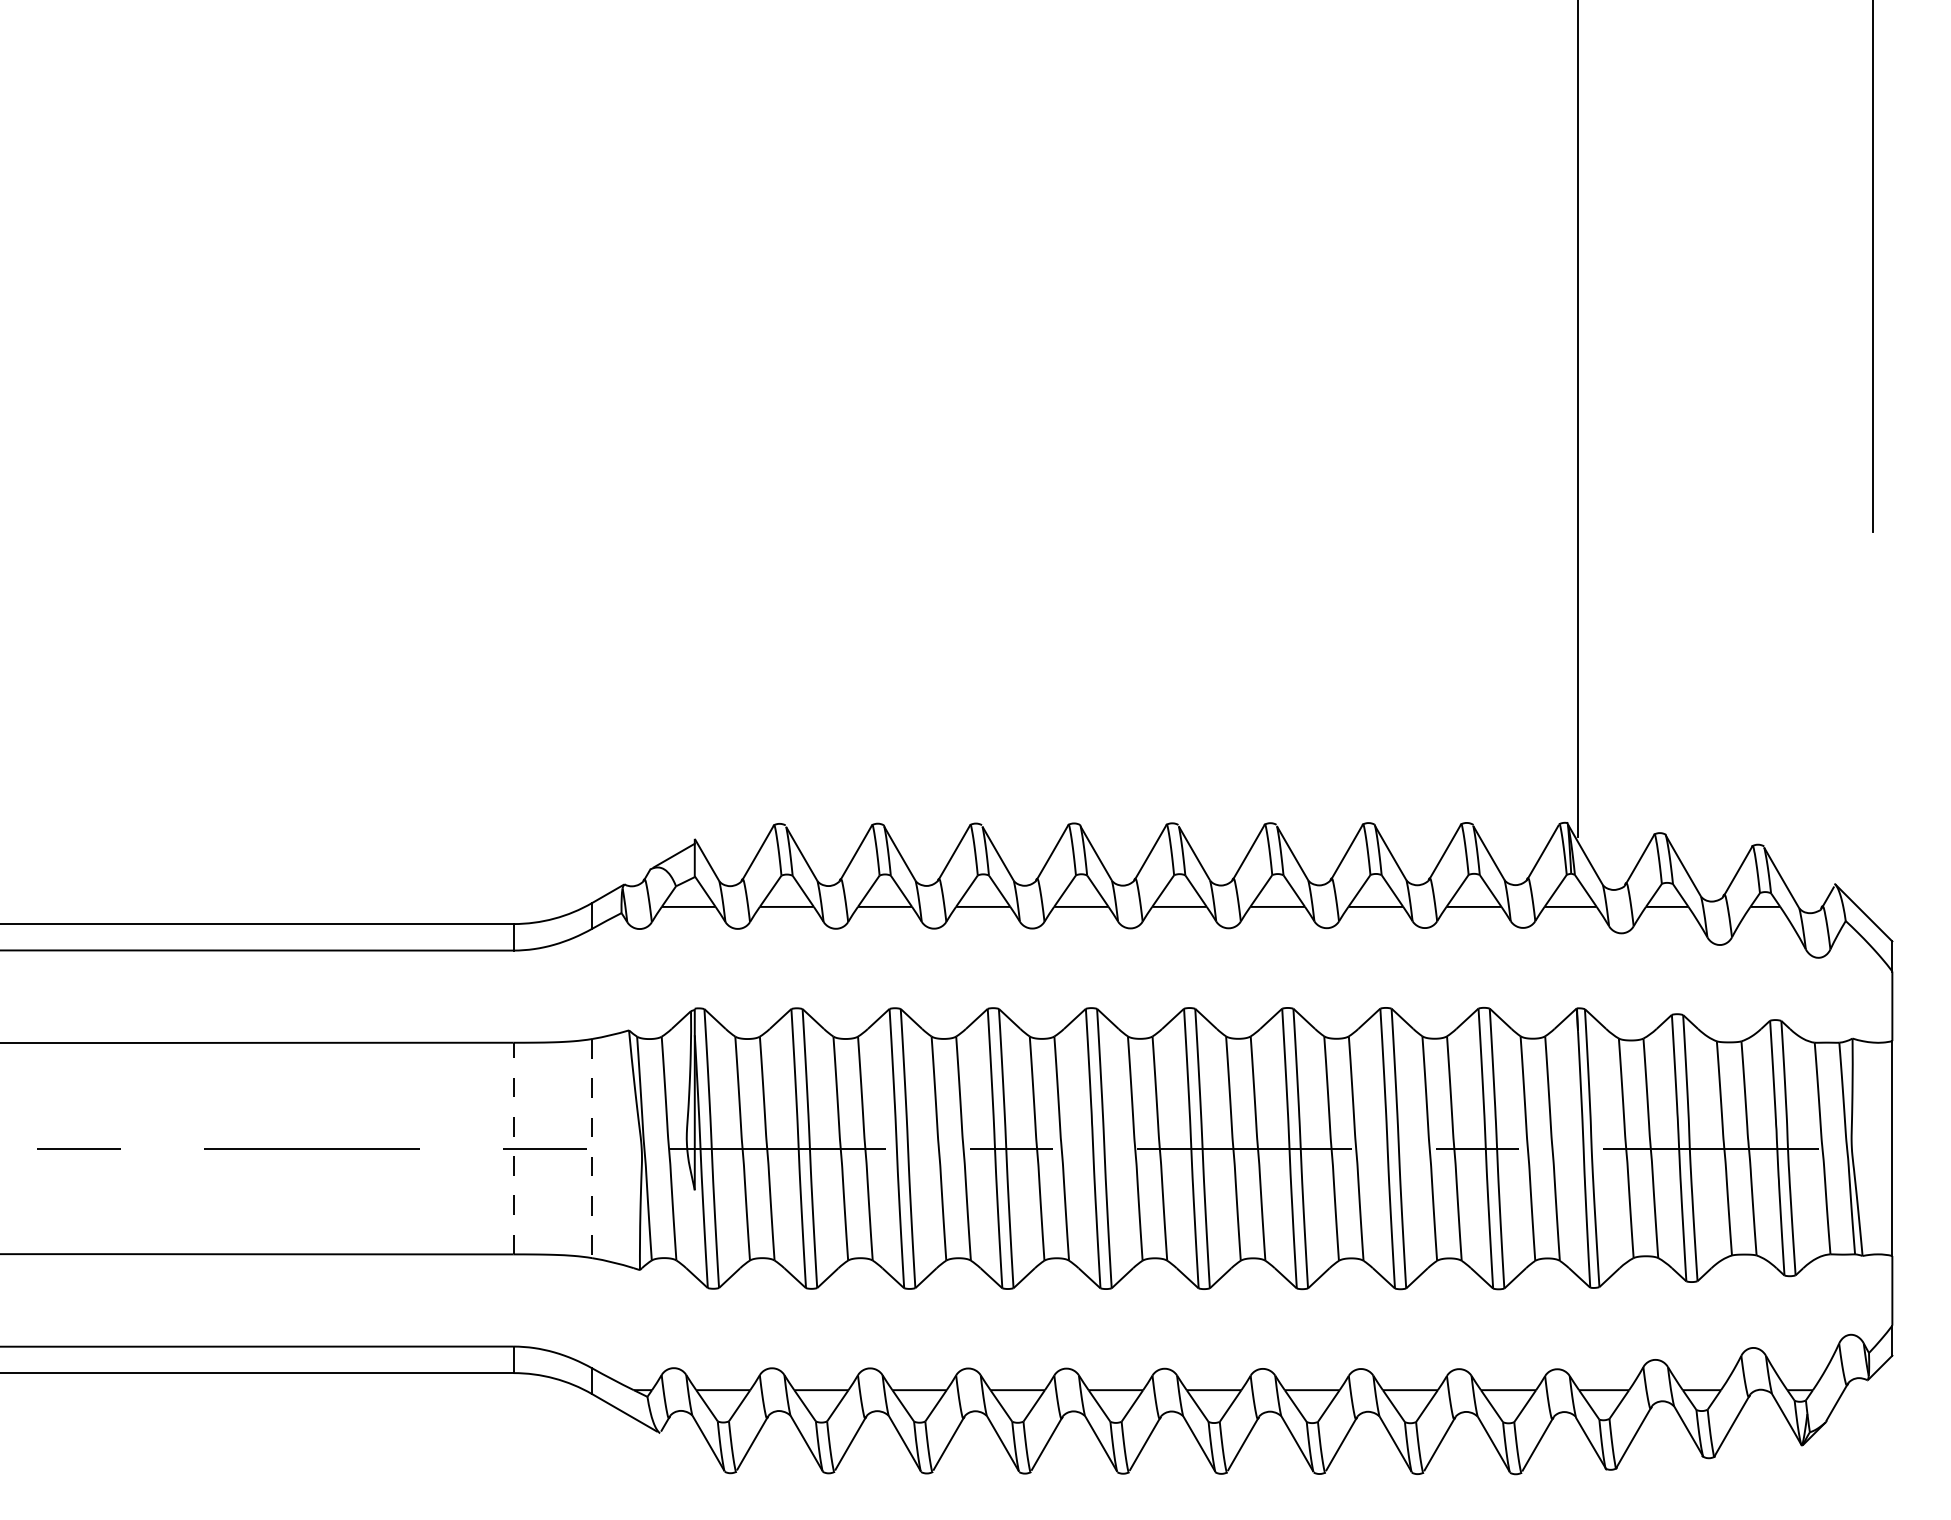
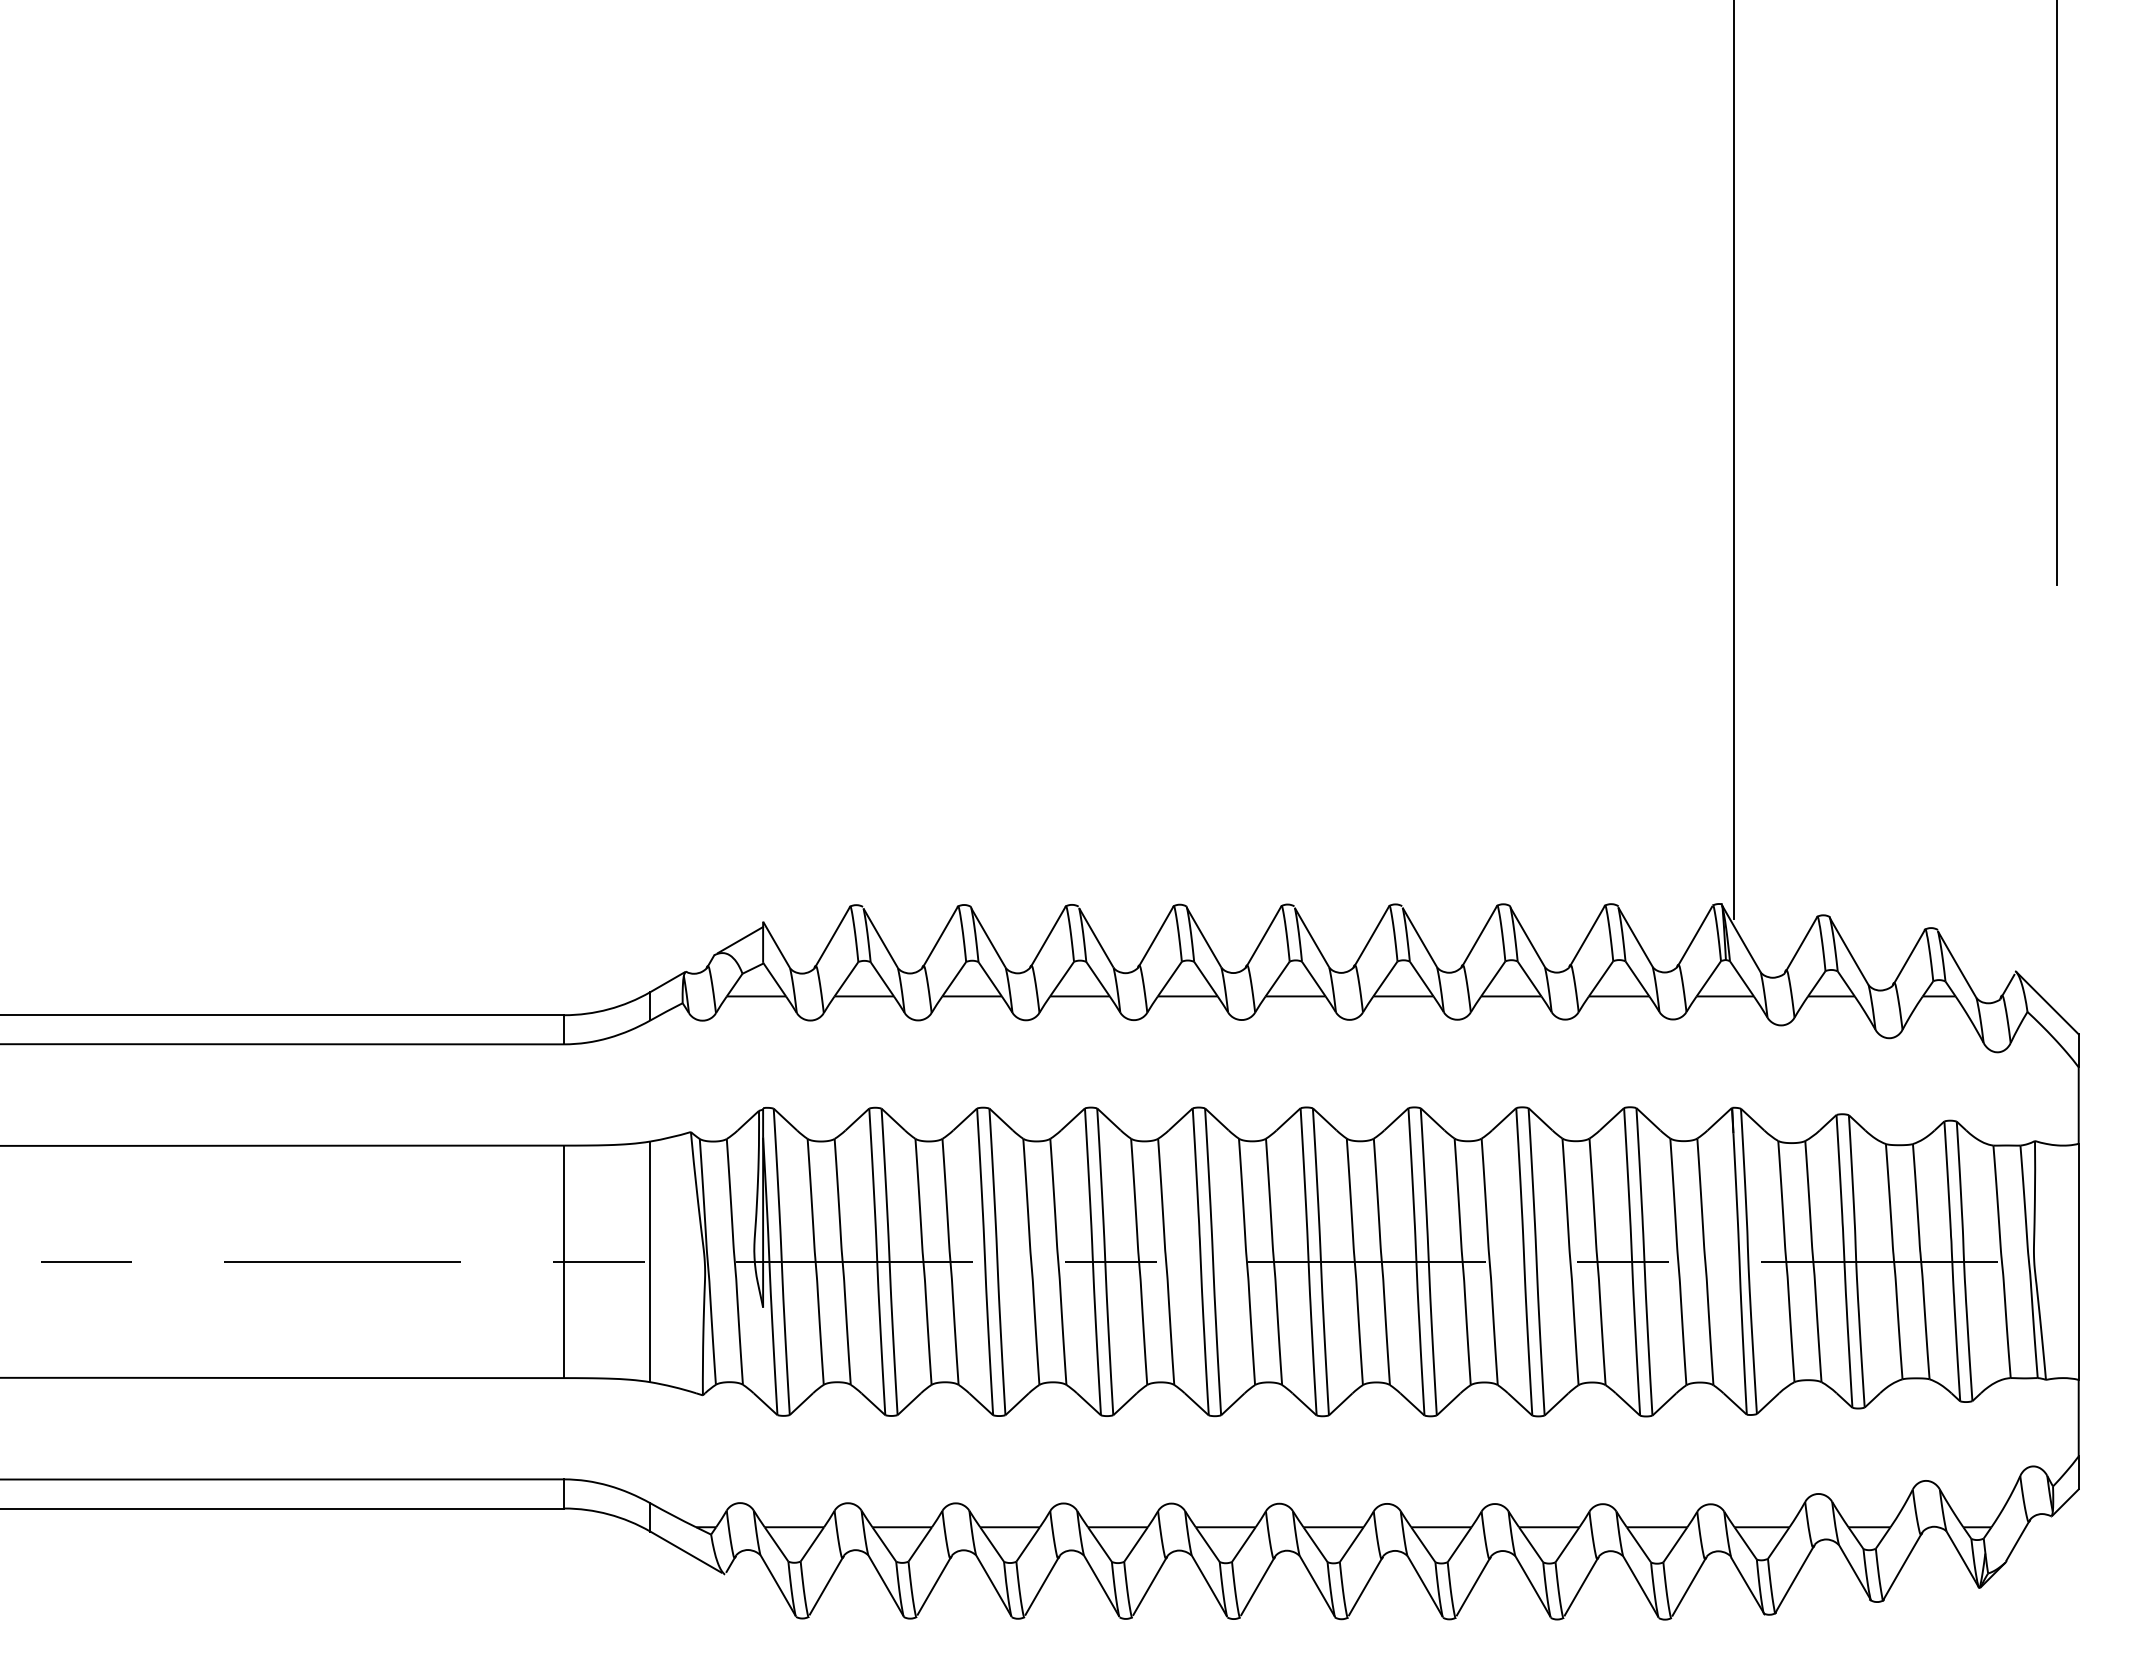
line: (513, 1148) -> (564, 1261), dashed -> solid
line: (592, 1149) -> (650, 1262), dashed -> solid

